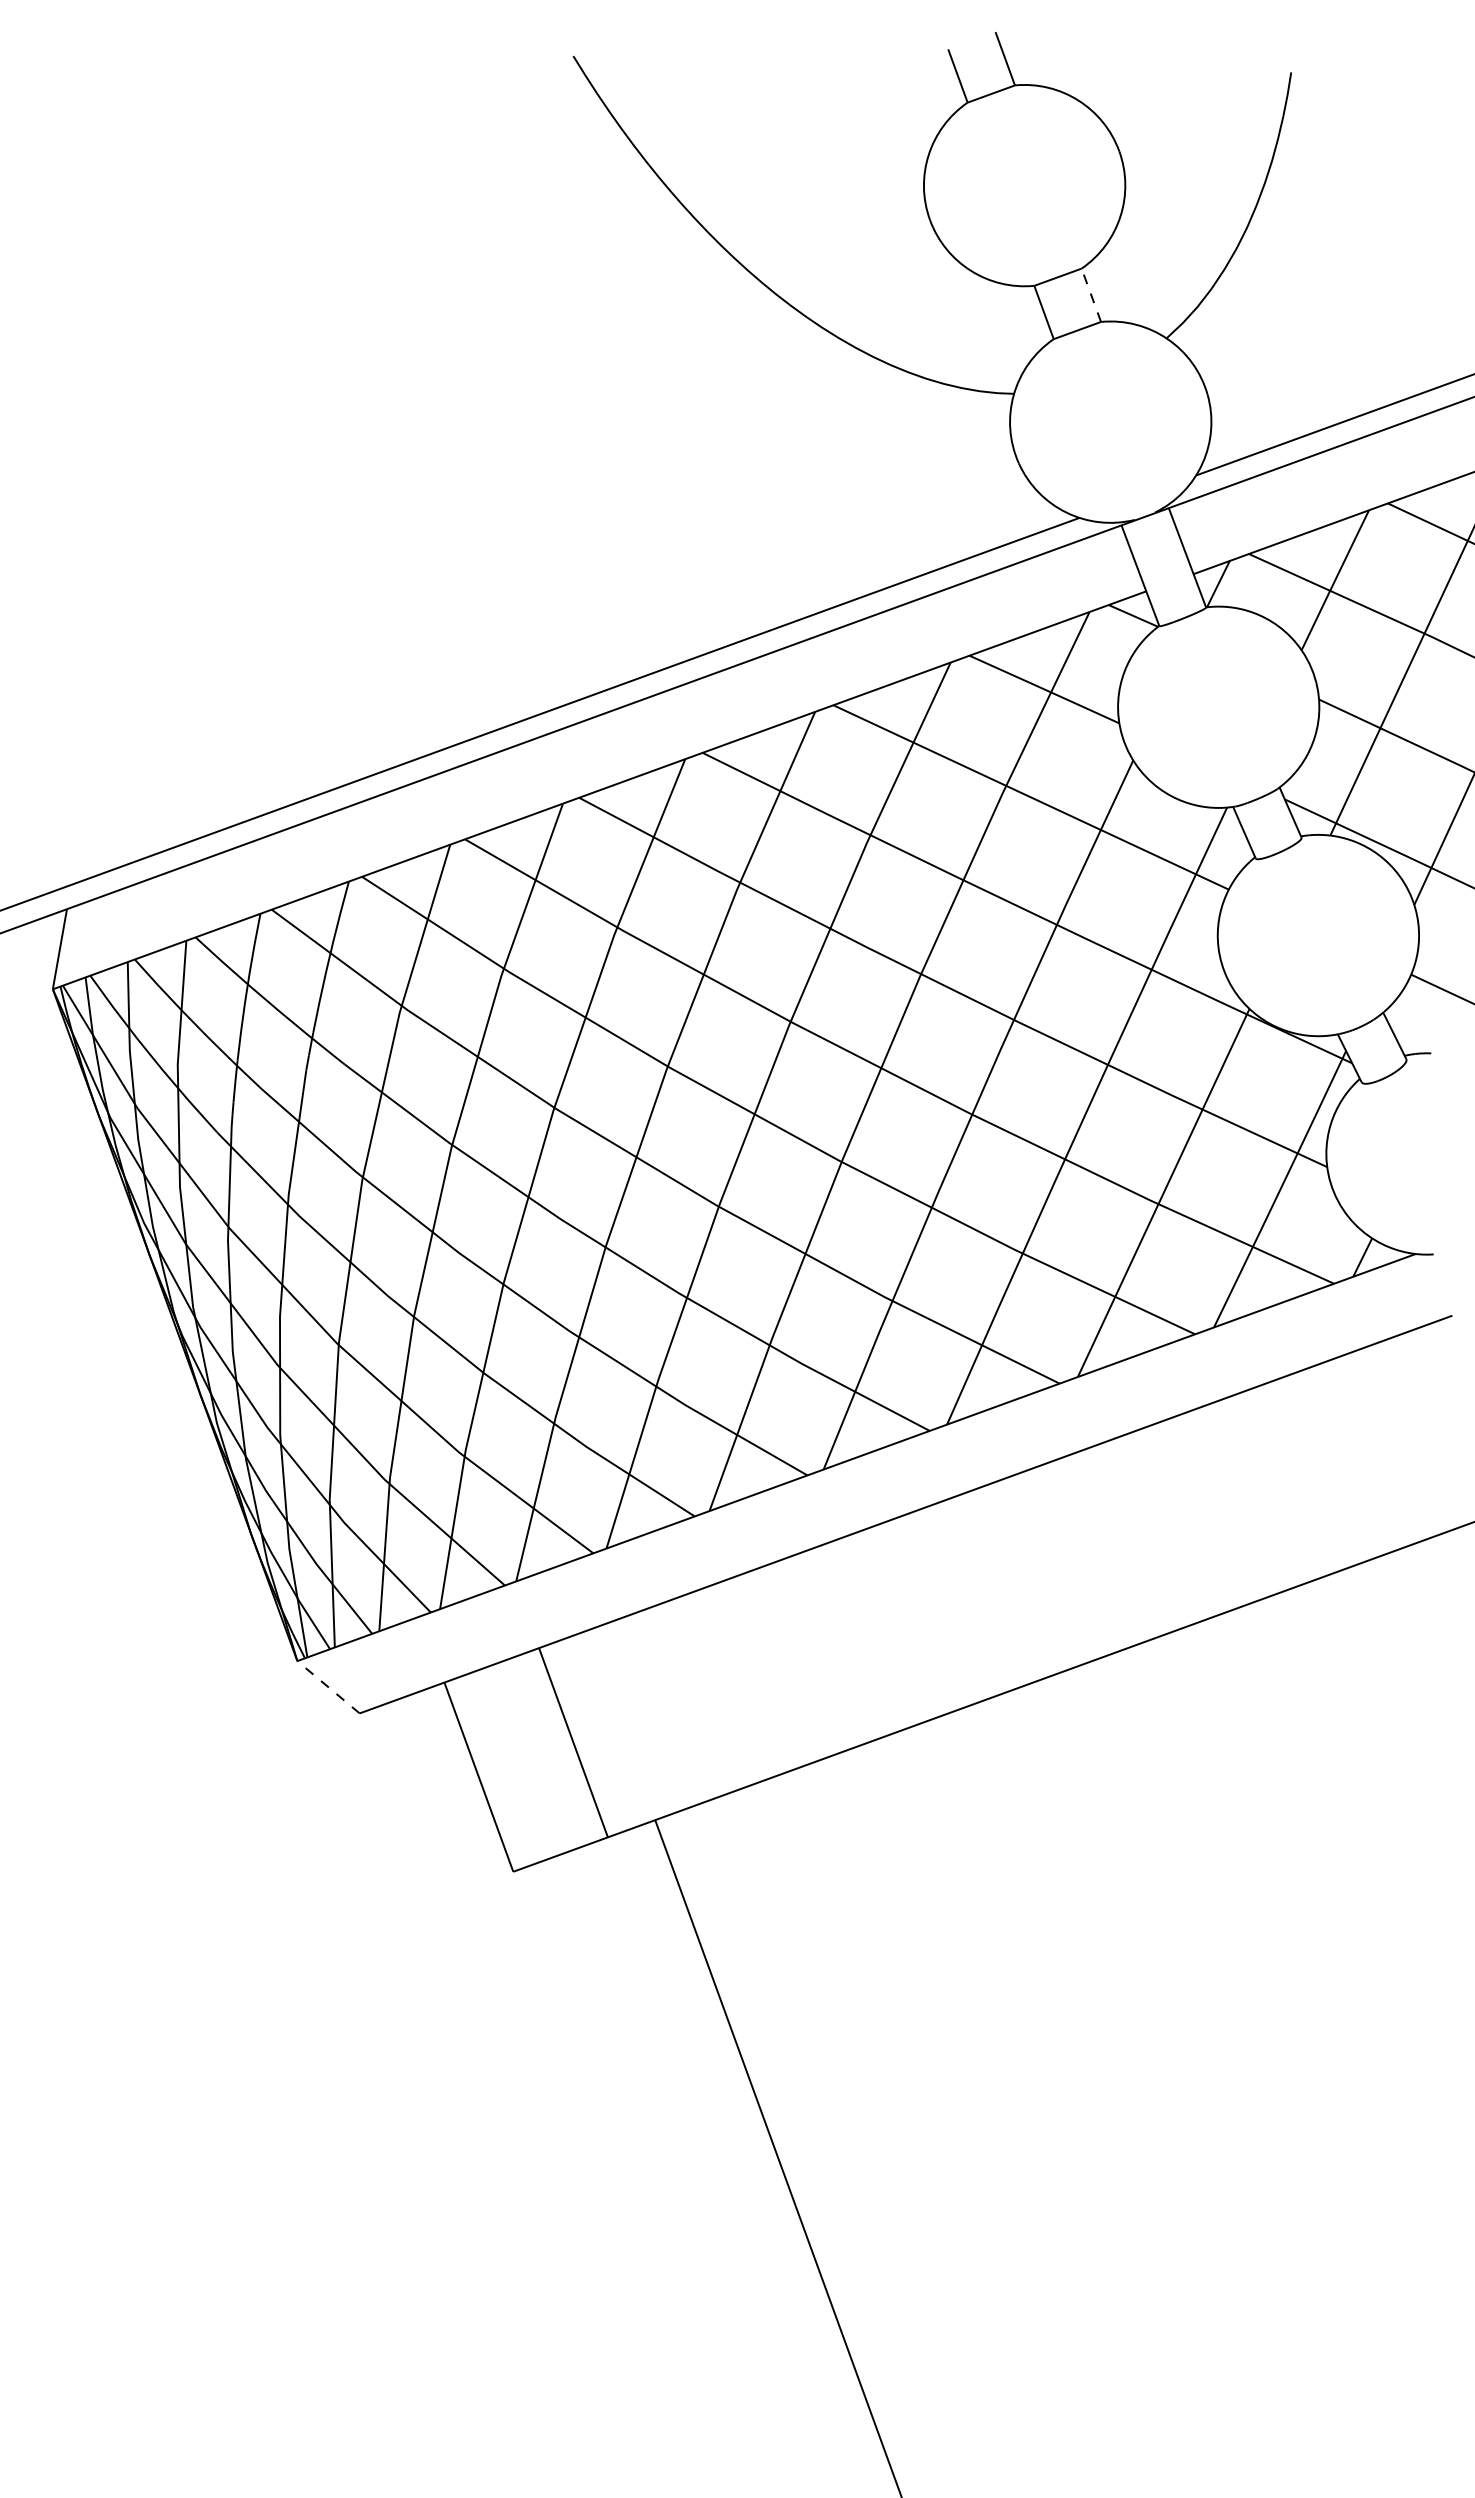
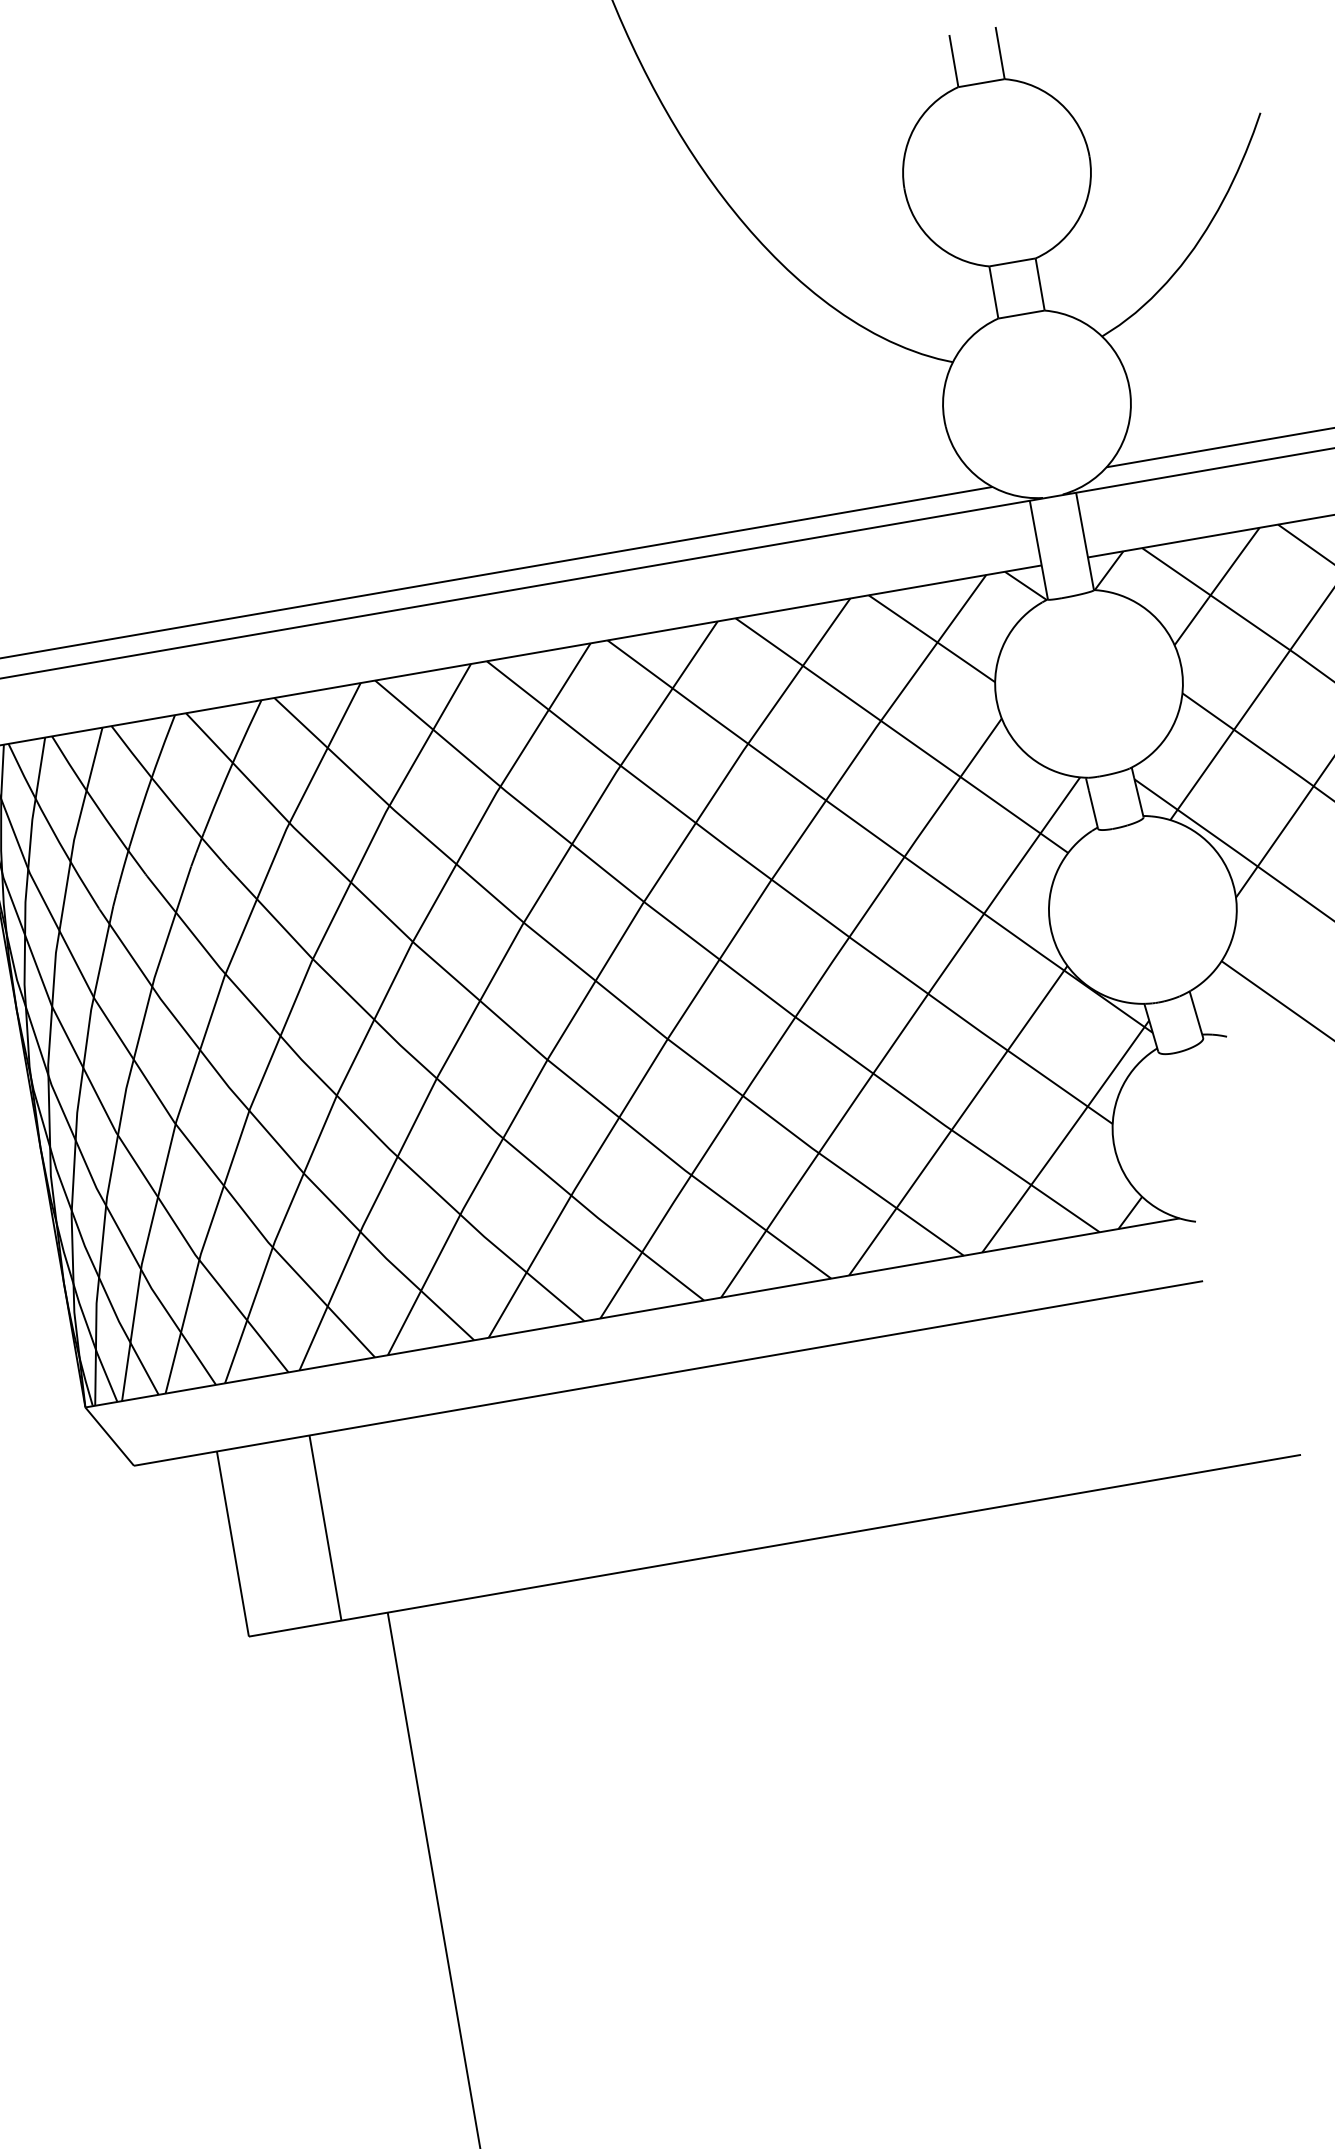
line: (1091, 294) -> (1040, 283), dashed -> solid
line: (328, 1687) -> (109, 1436), dashed -> solid

